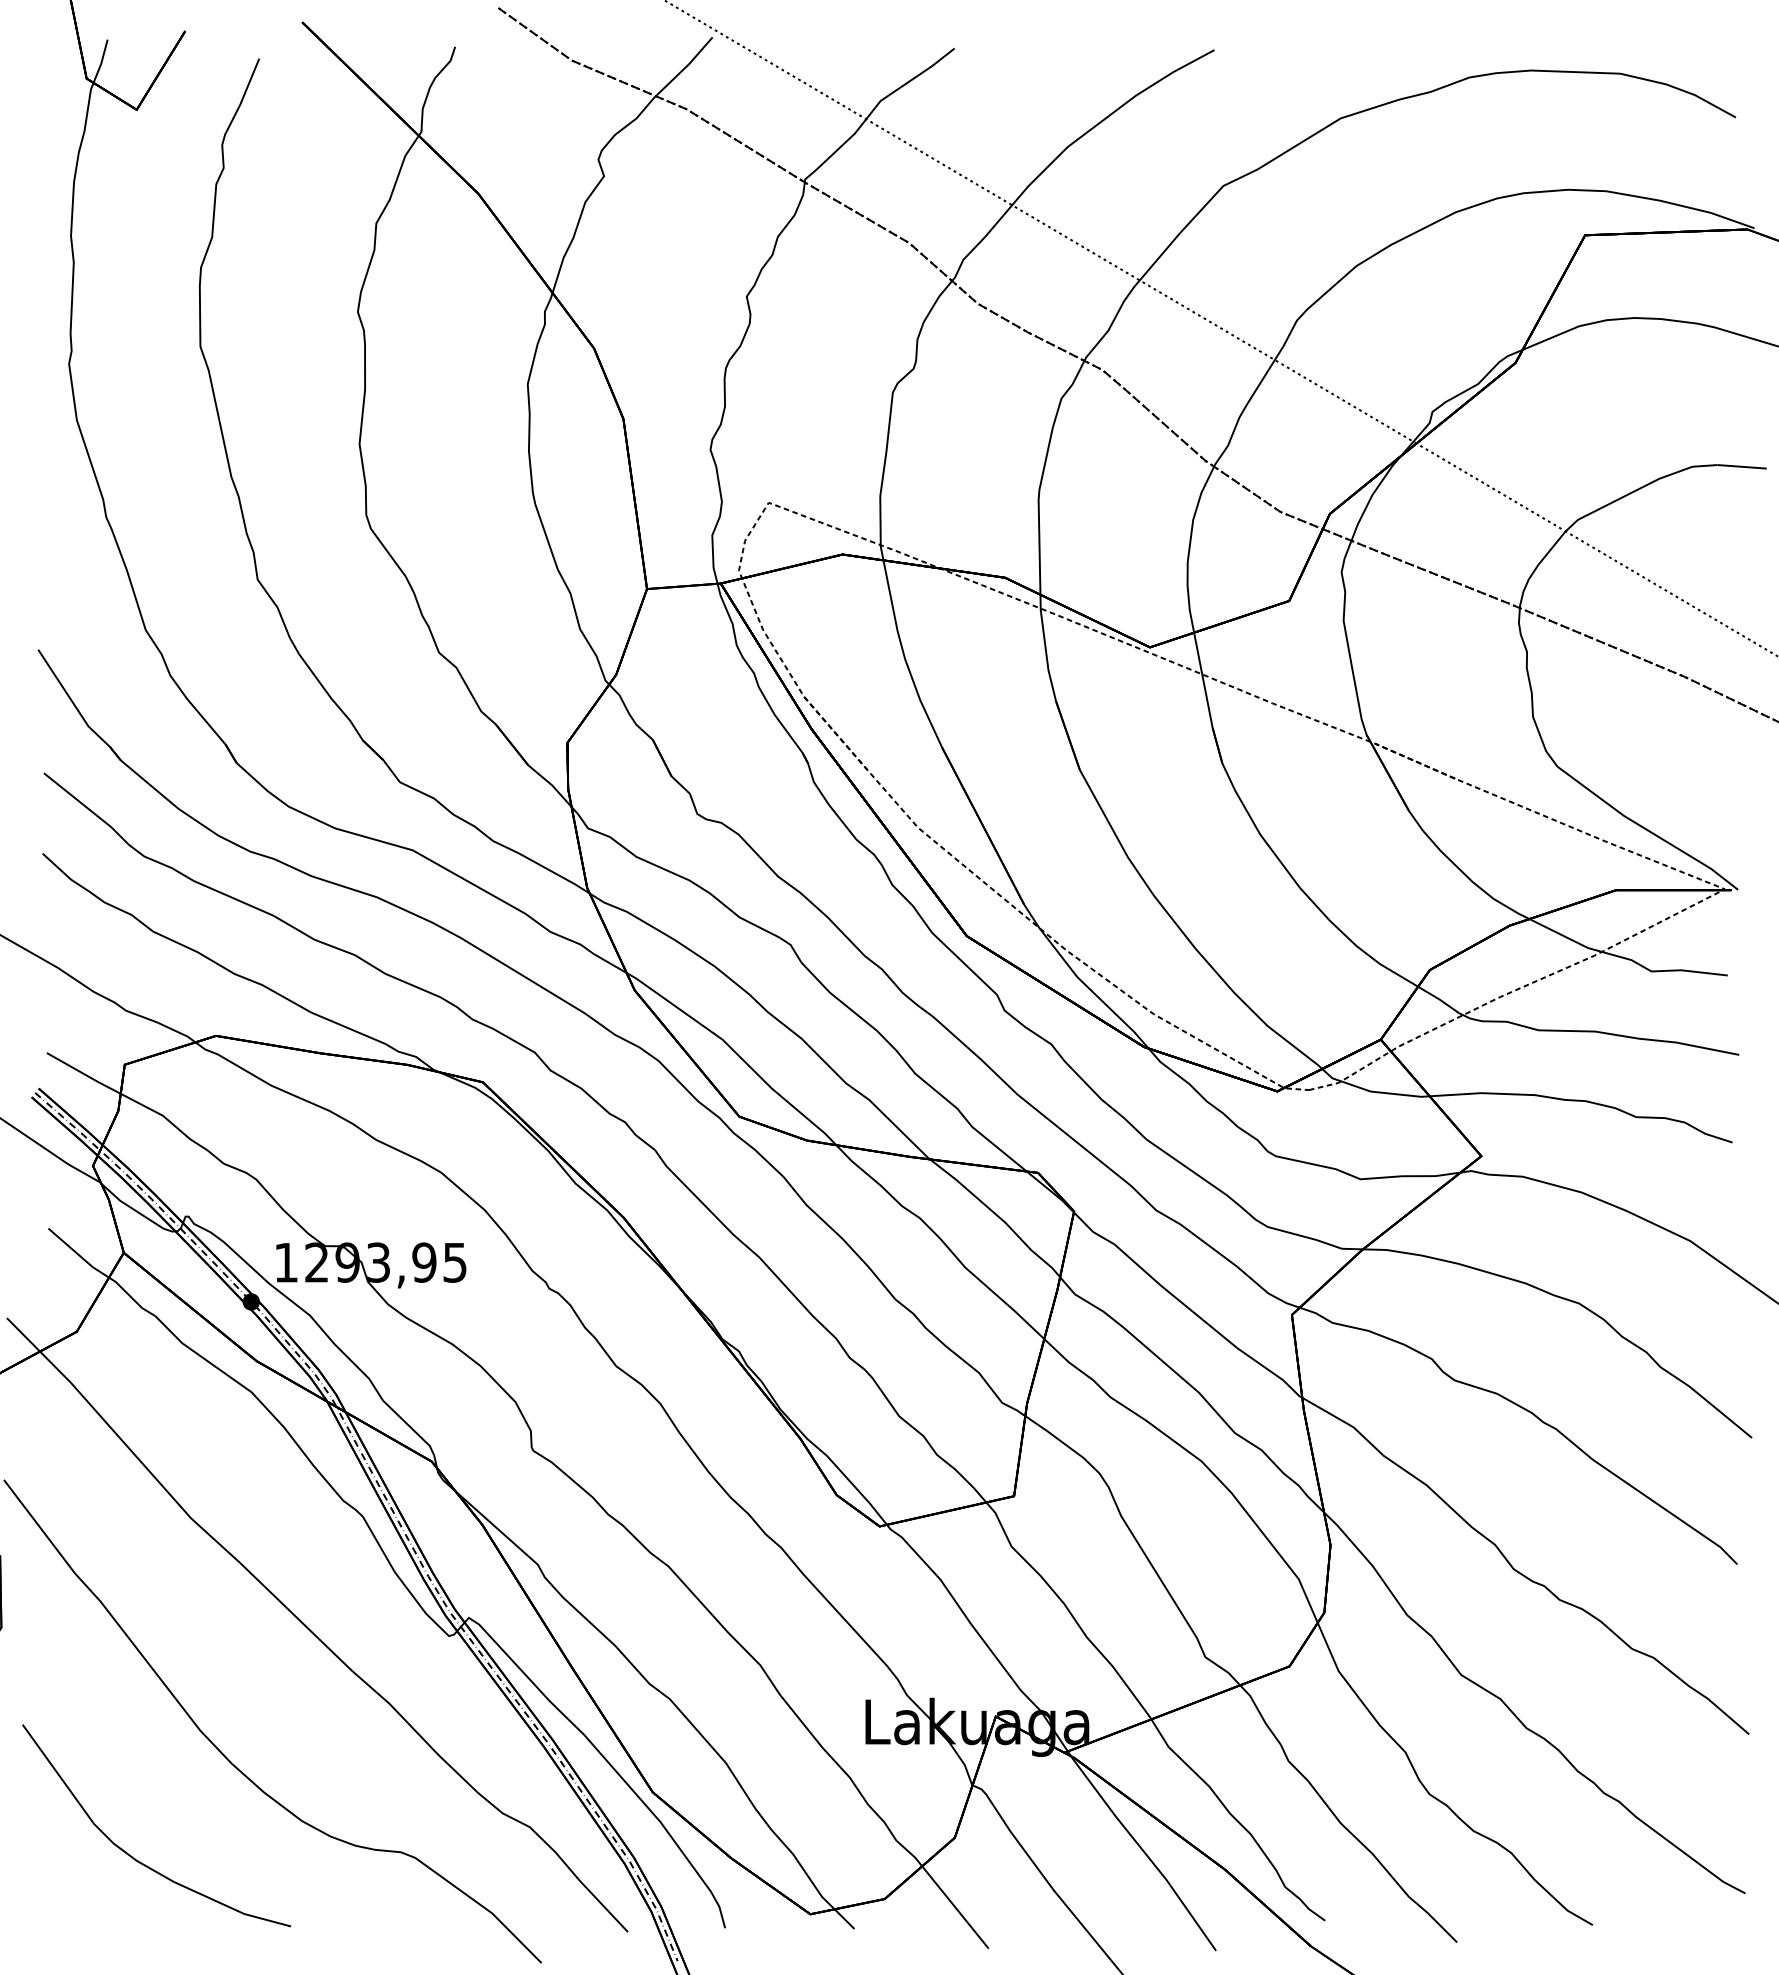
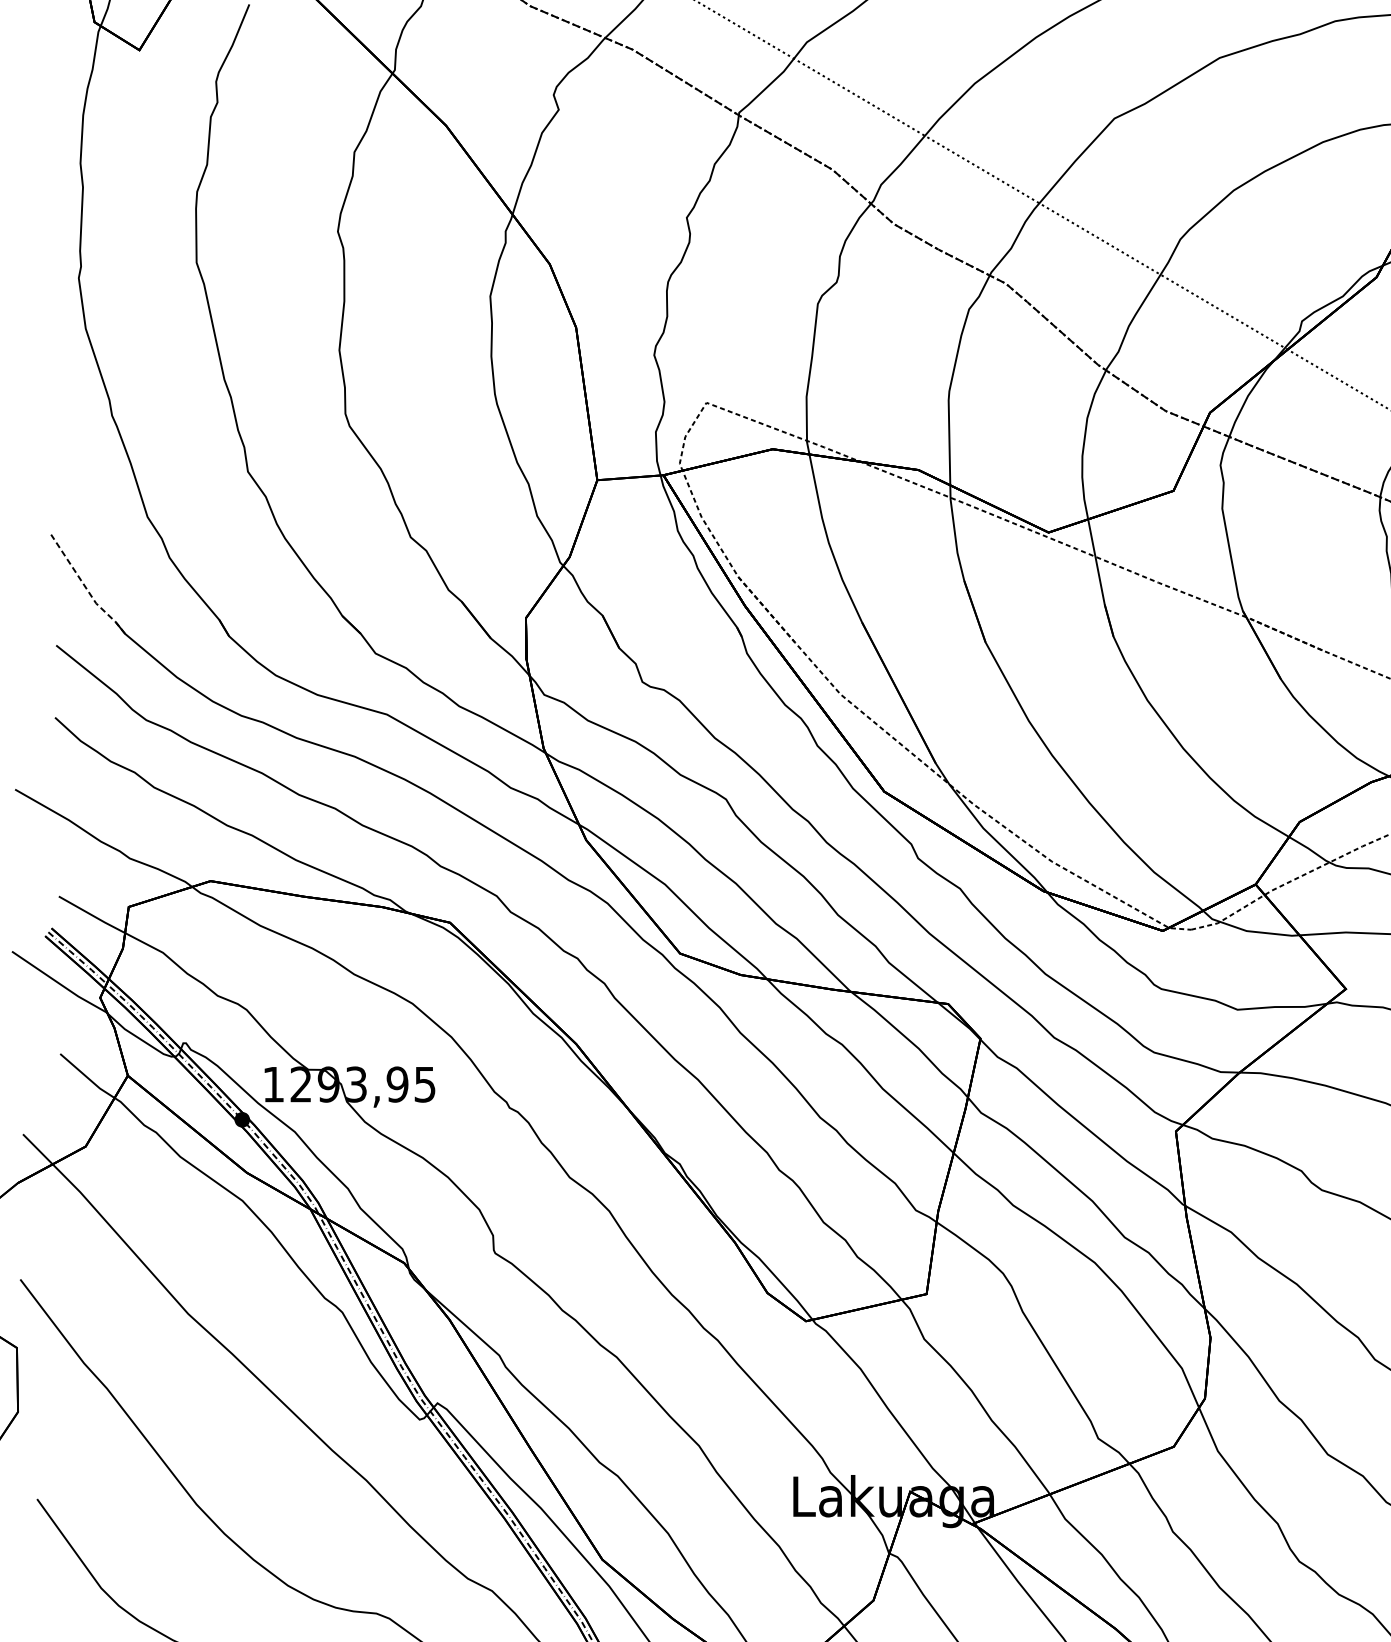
line: (77, 708) -> (86, 587), solid -> dashed

